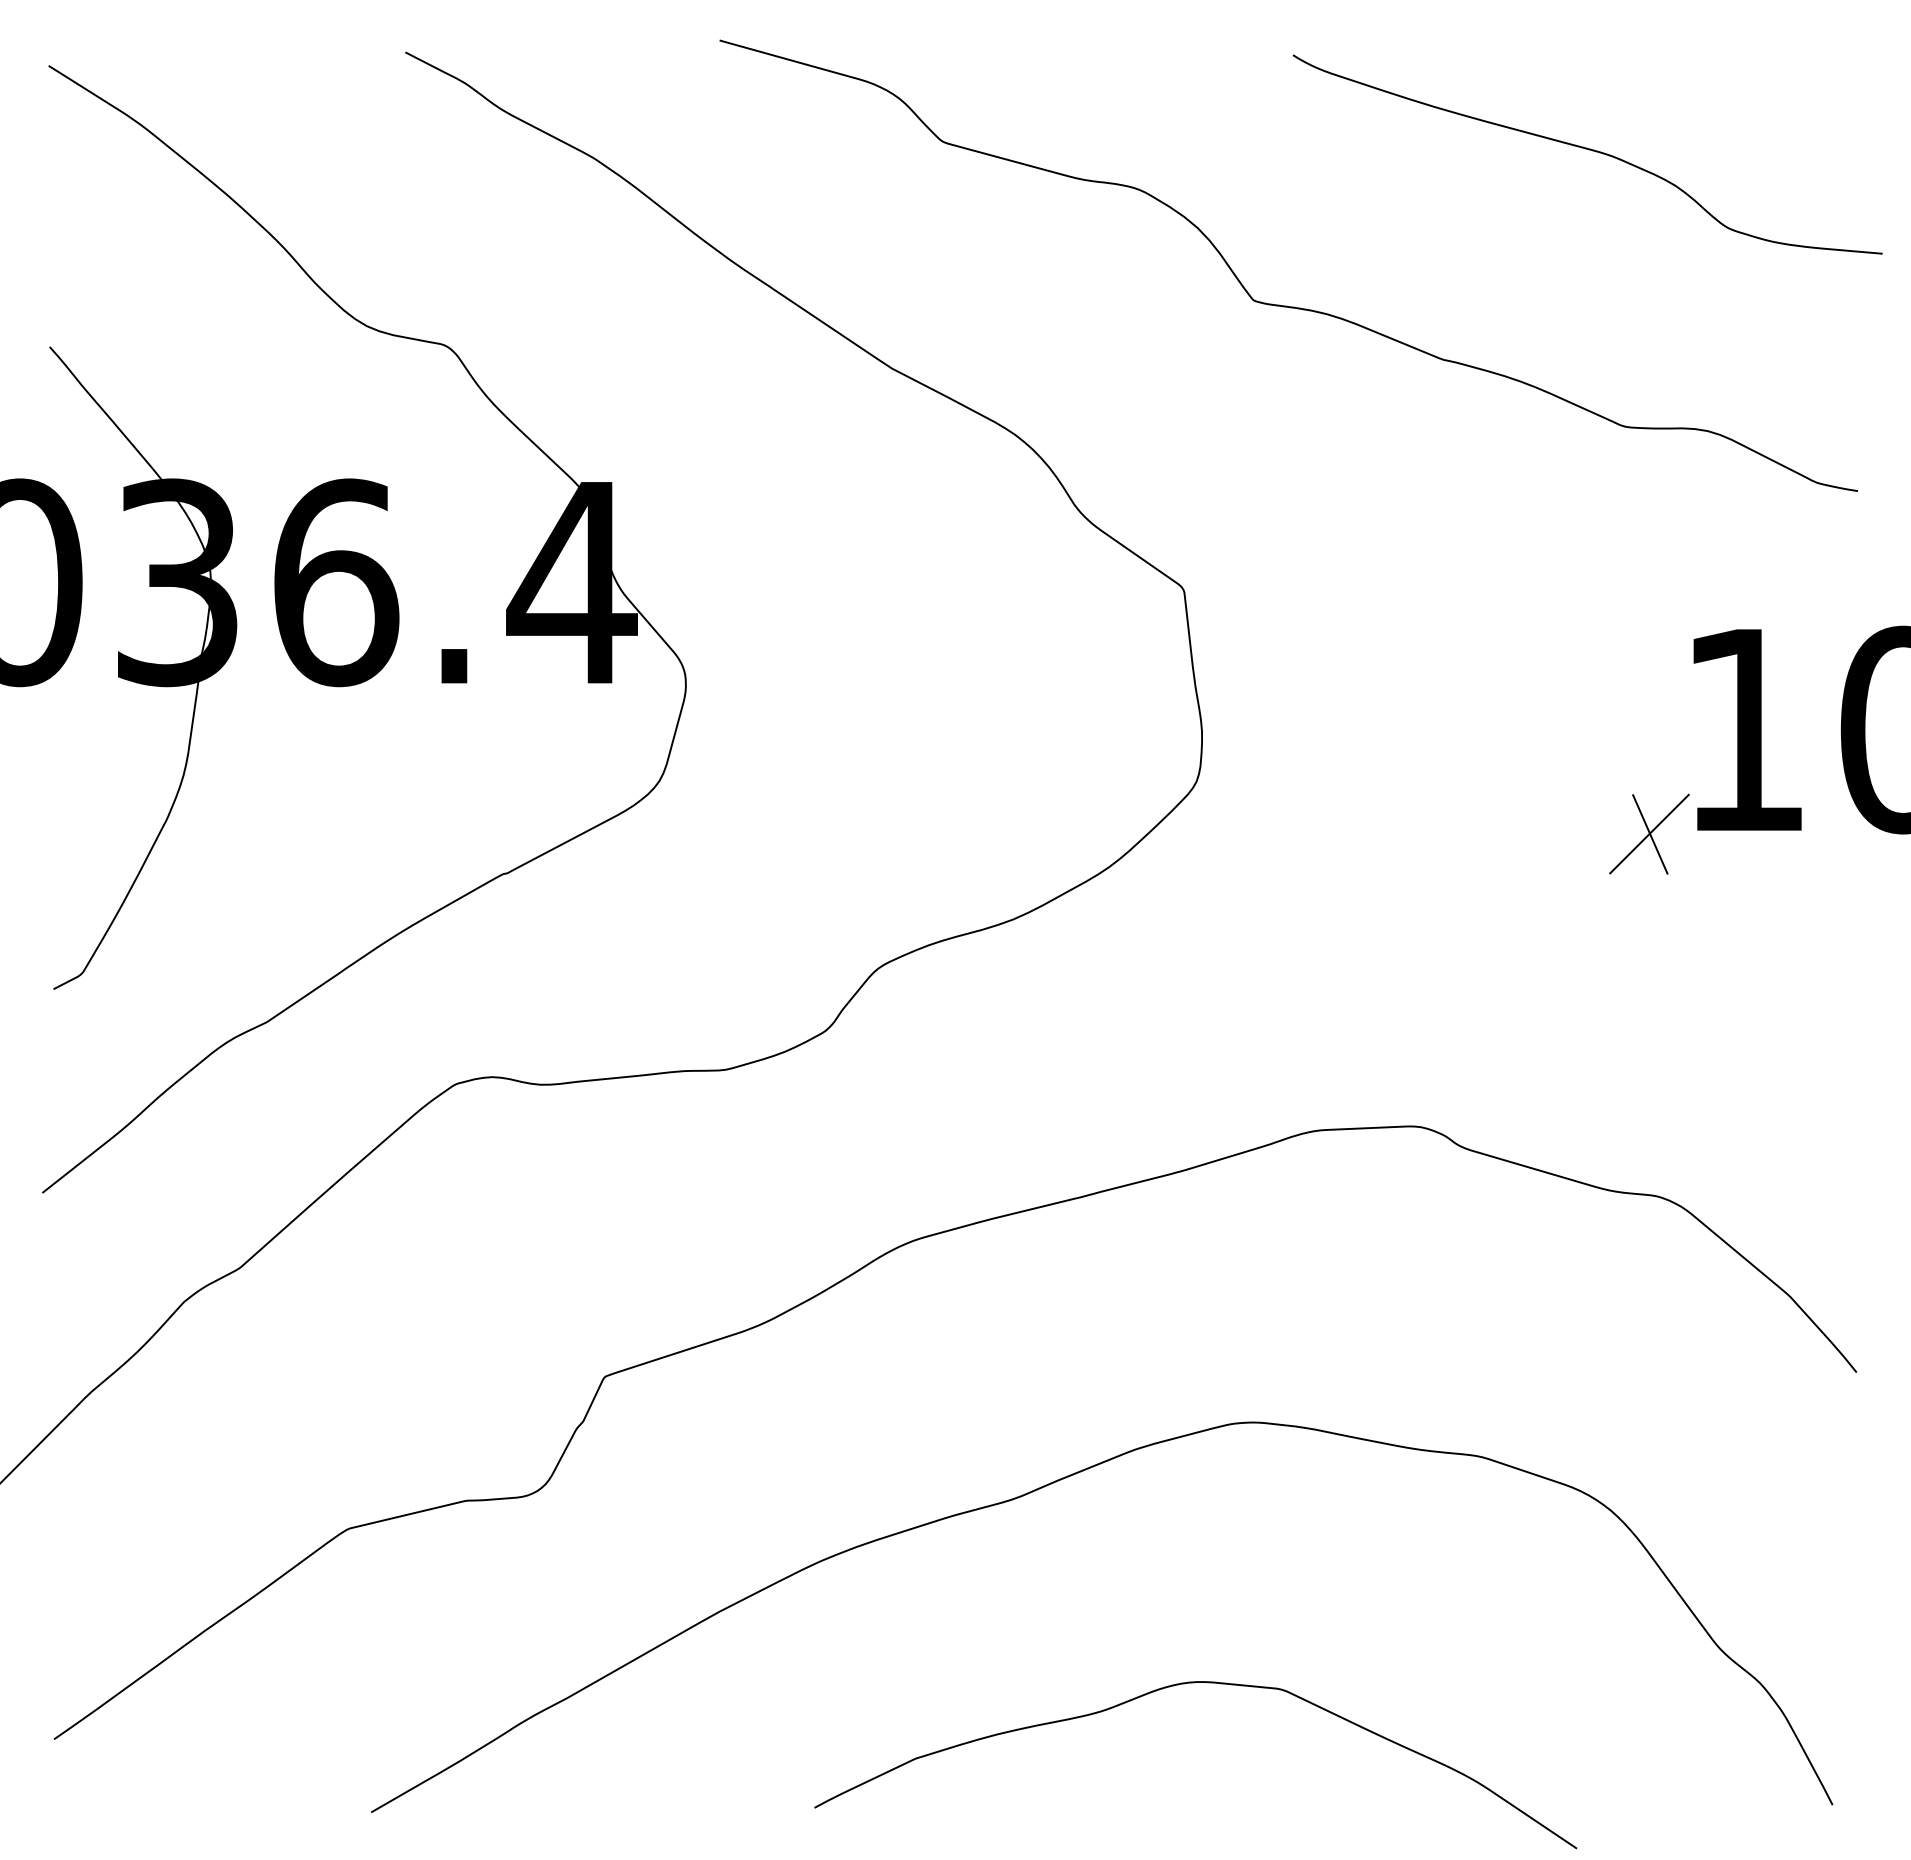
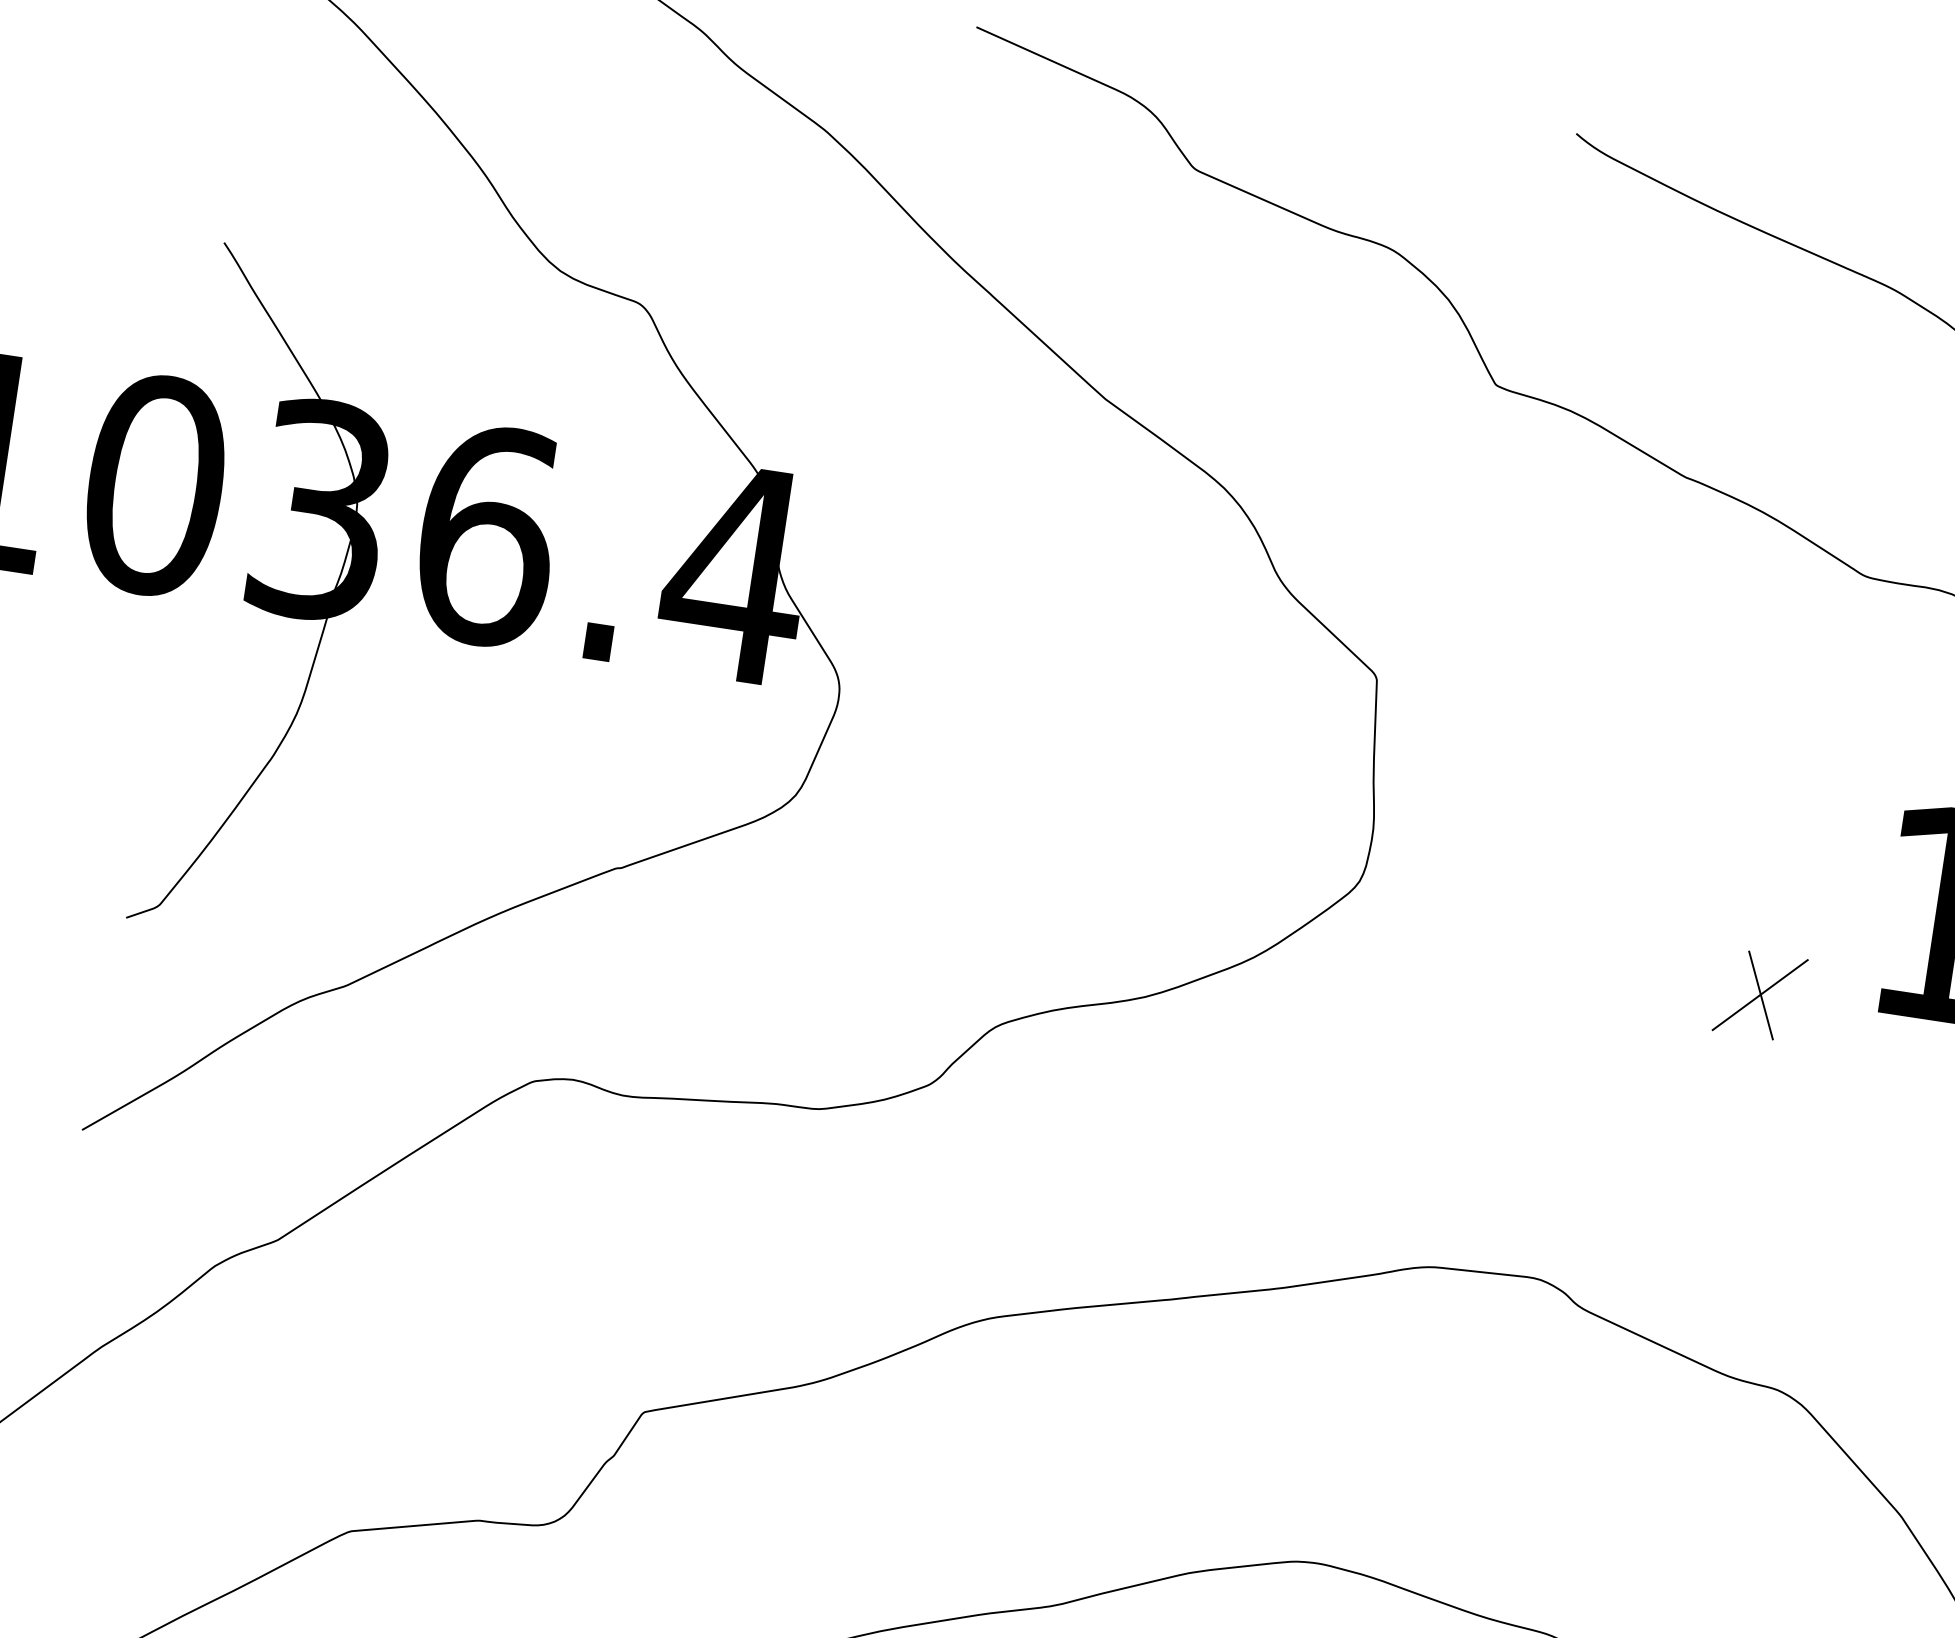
part: (1649, 833) -> (1760, 994), moved

